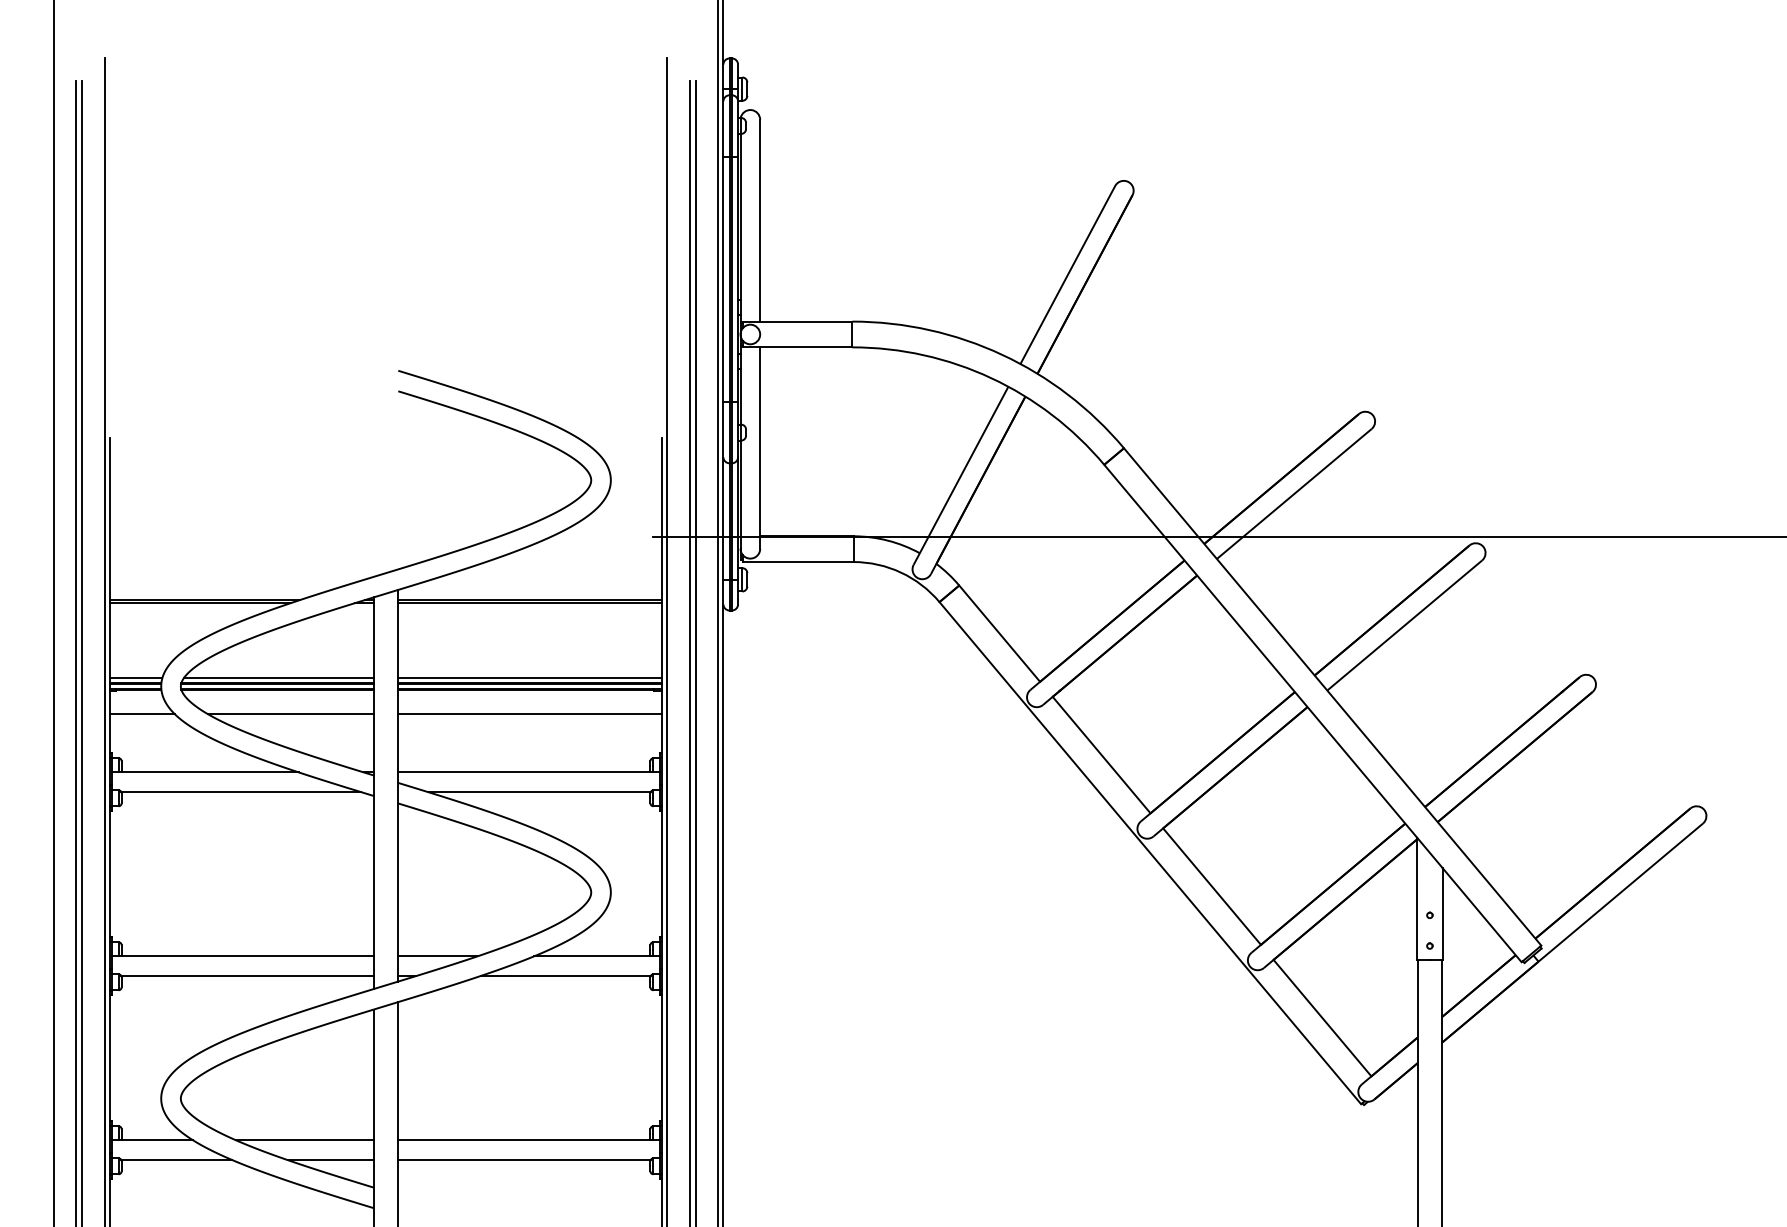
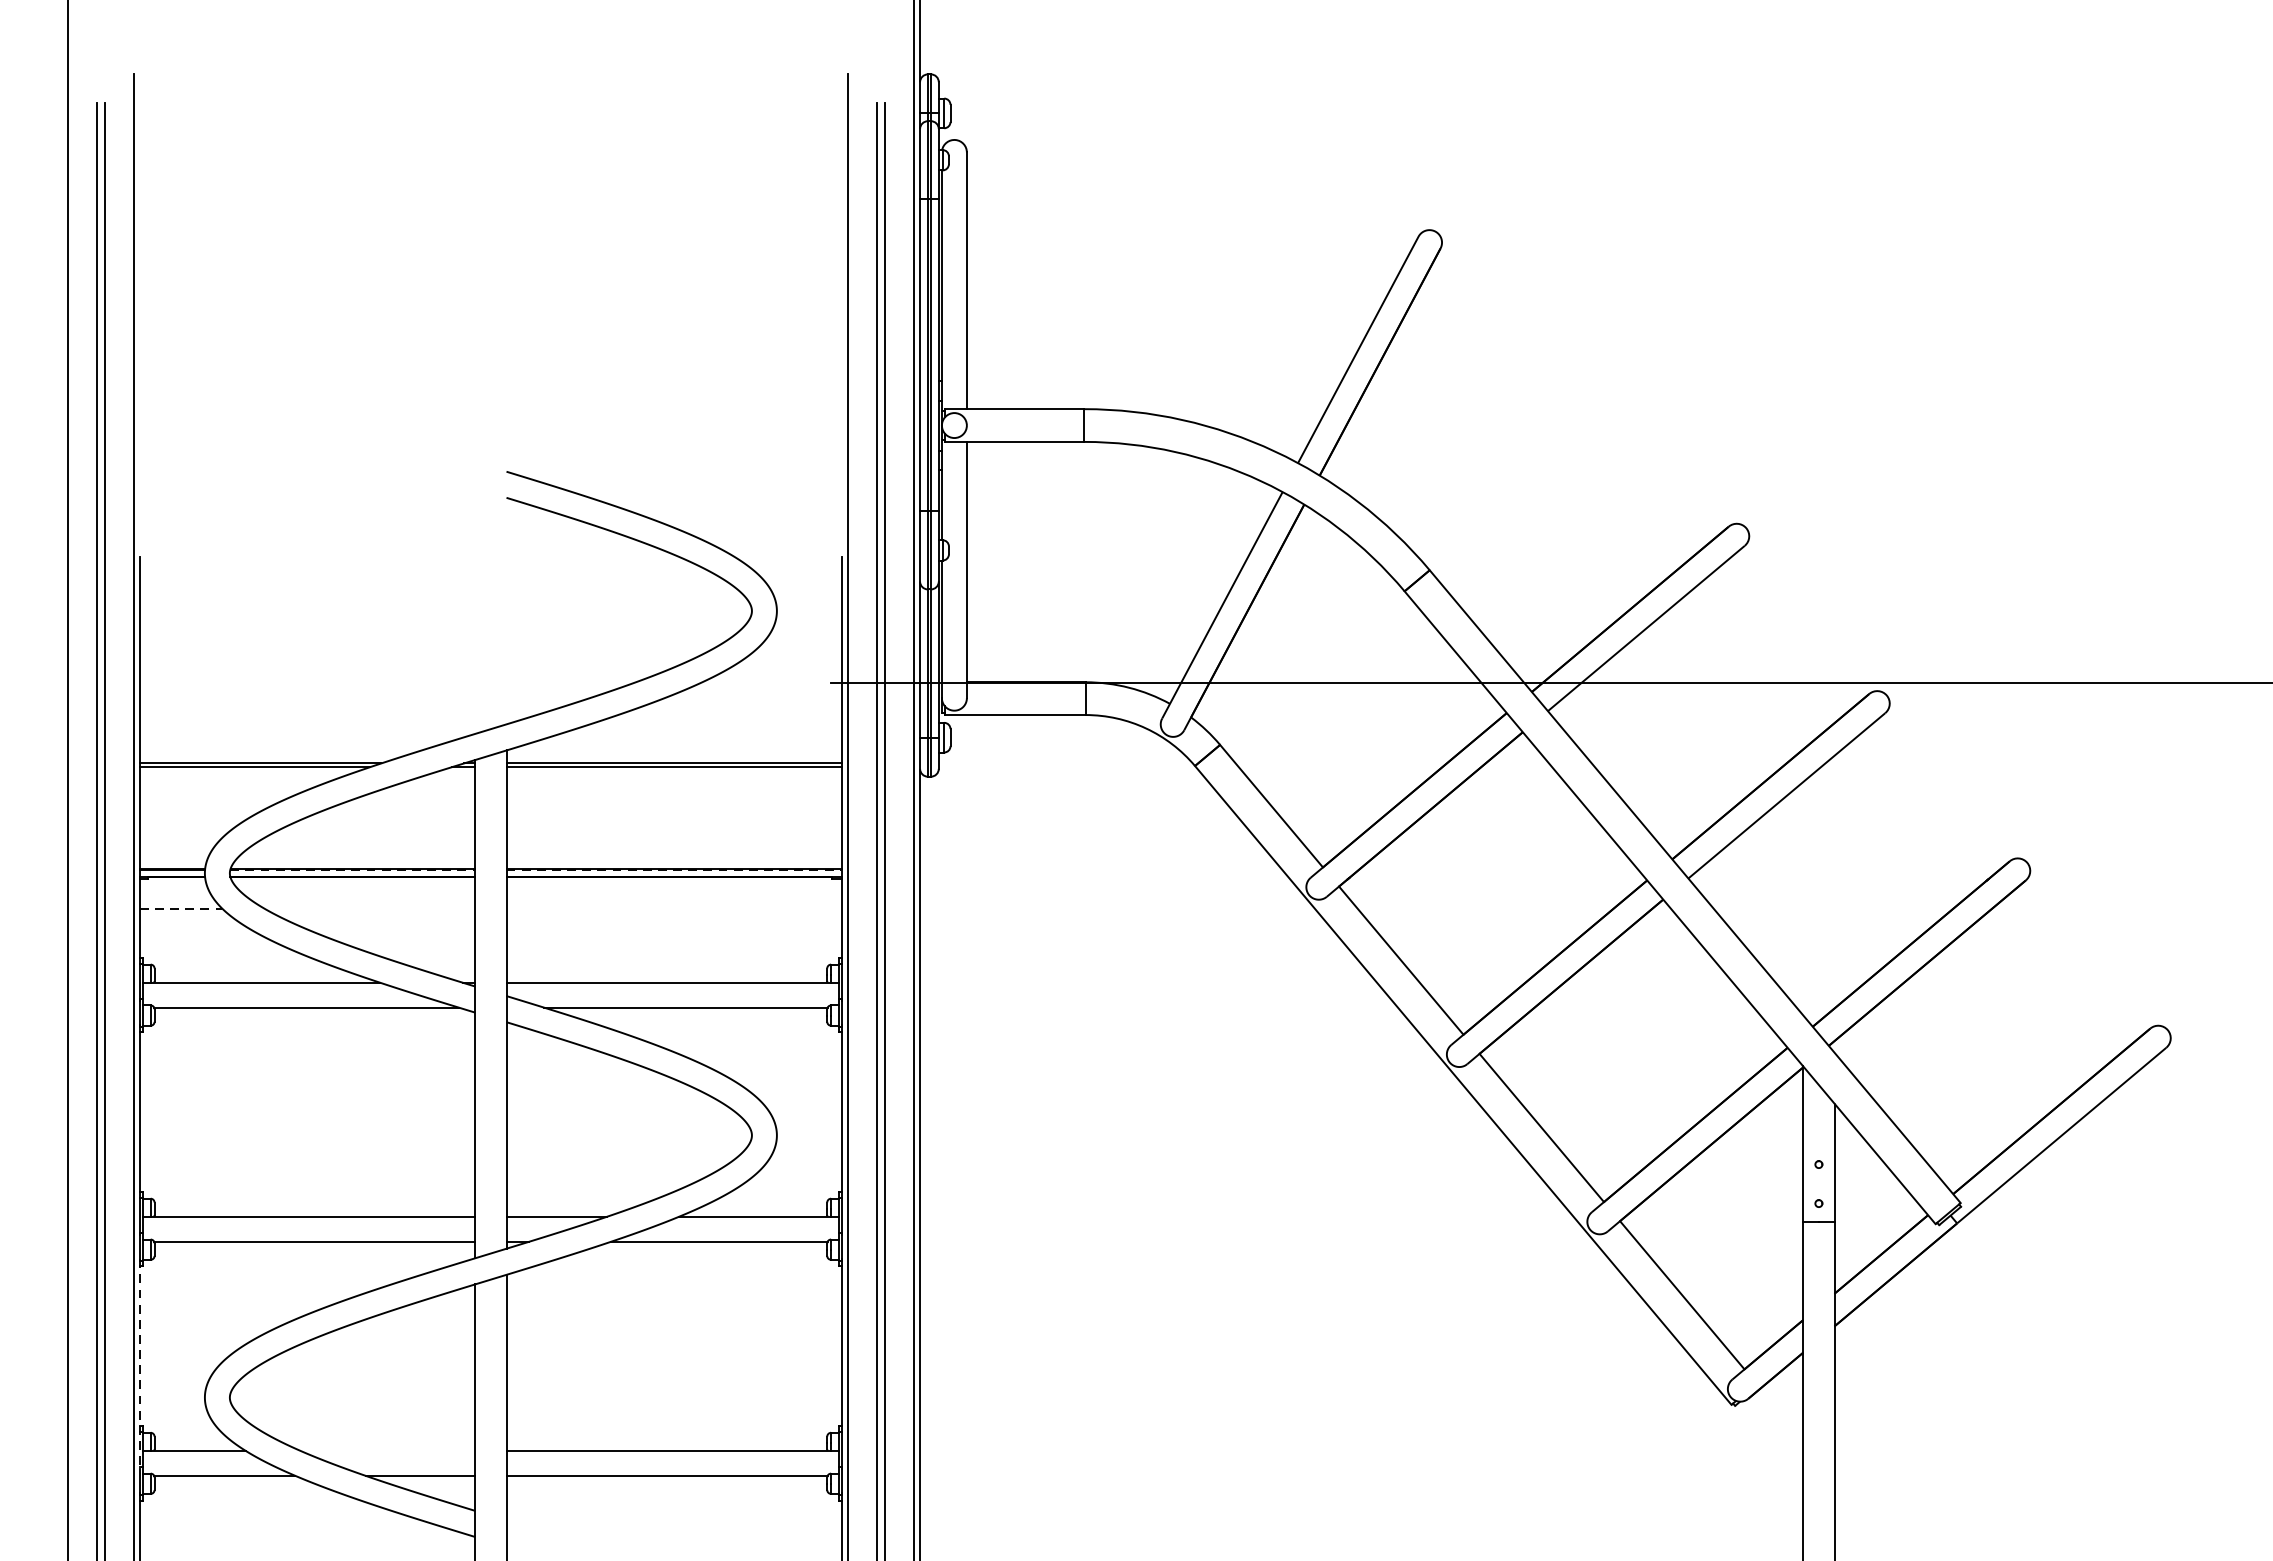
line: (136, 677) -> (173, 861), removed
line: (278, 677) -> (354, 861), removed
line: (530, 677) -> (674, 861), removed
line: (277, 684) -> (352, 870), solid -> dashed
line: (530, 684) -> (674, 870), solid -> dashed
line: (142, 714) -> (181, 908), solid -> dashed
line: (290, 714) -> (369, 908), removed
line: (530, 714) -> (674, 908), removed
line: (110, 1072) -> (140, 1364), solid -> dashed
line: (304, 1140) -> (387, 1450), removed

